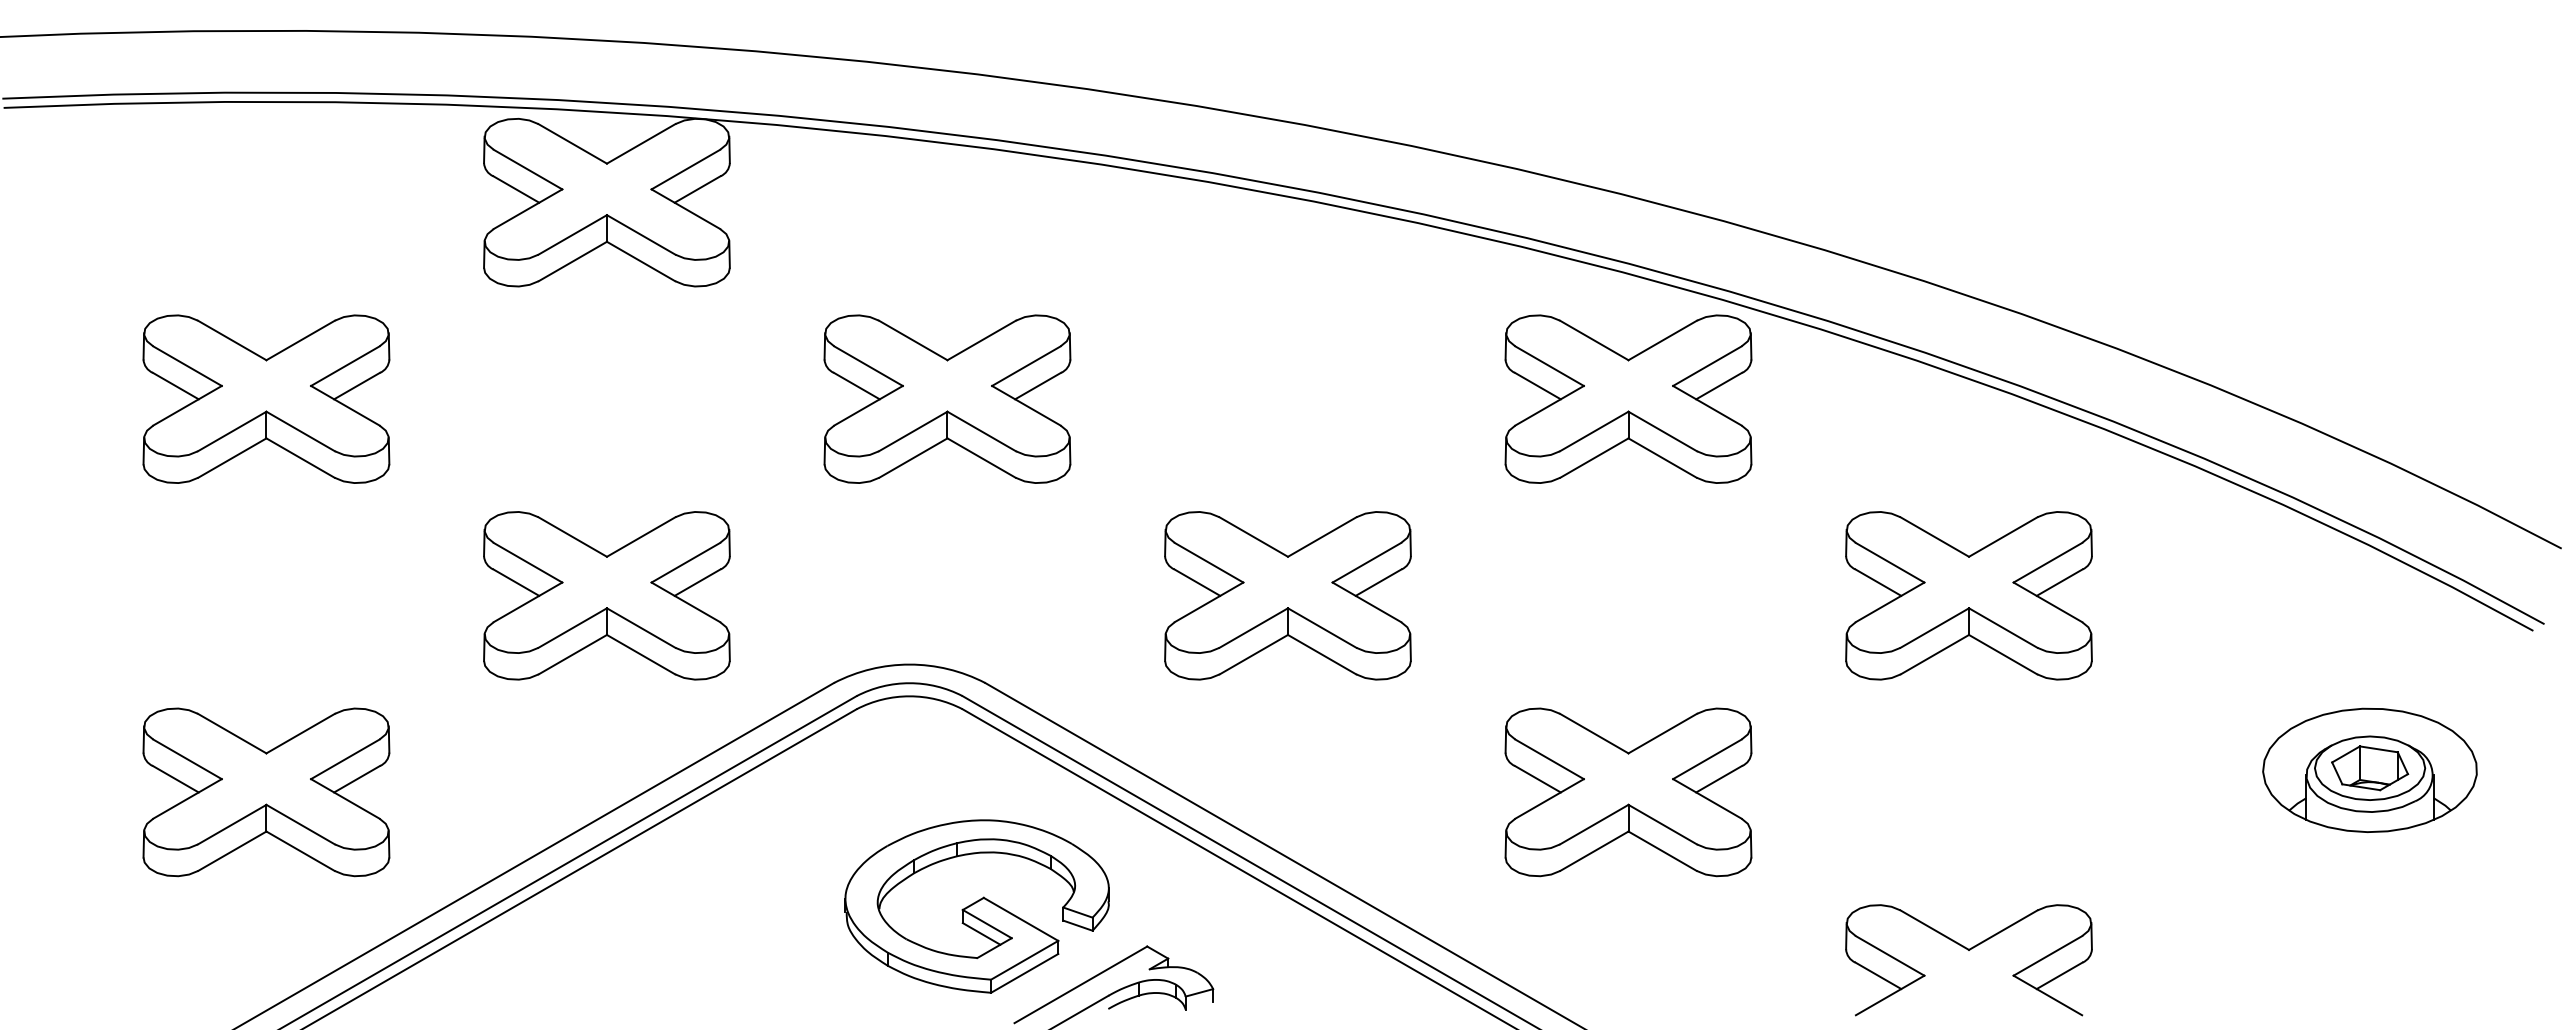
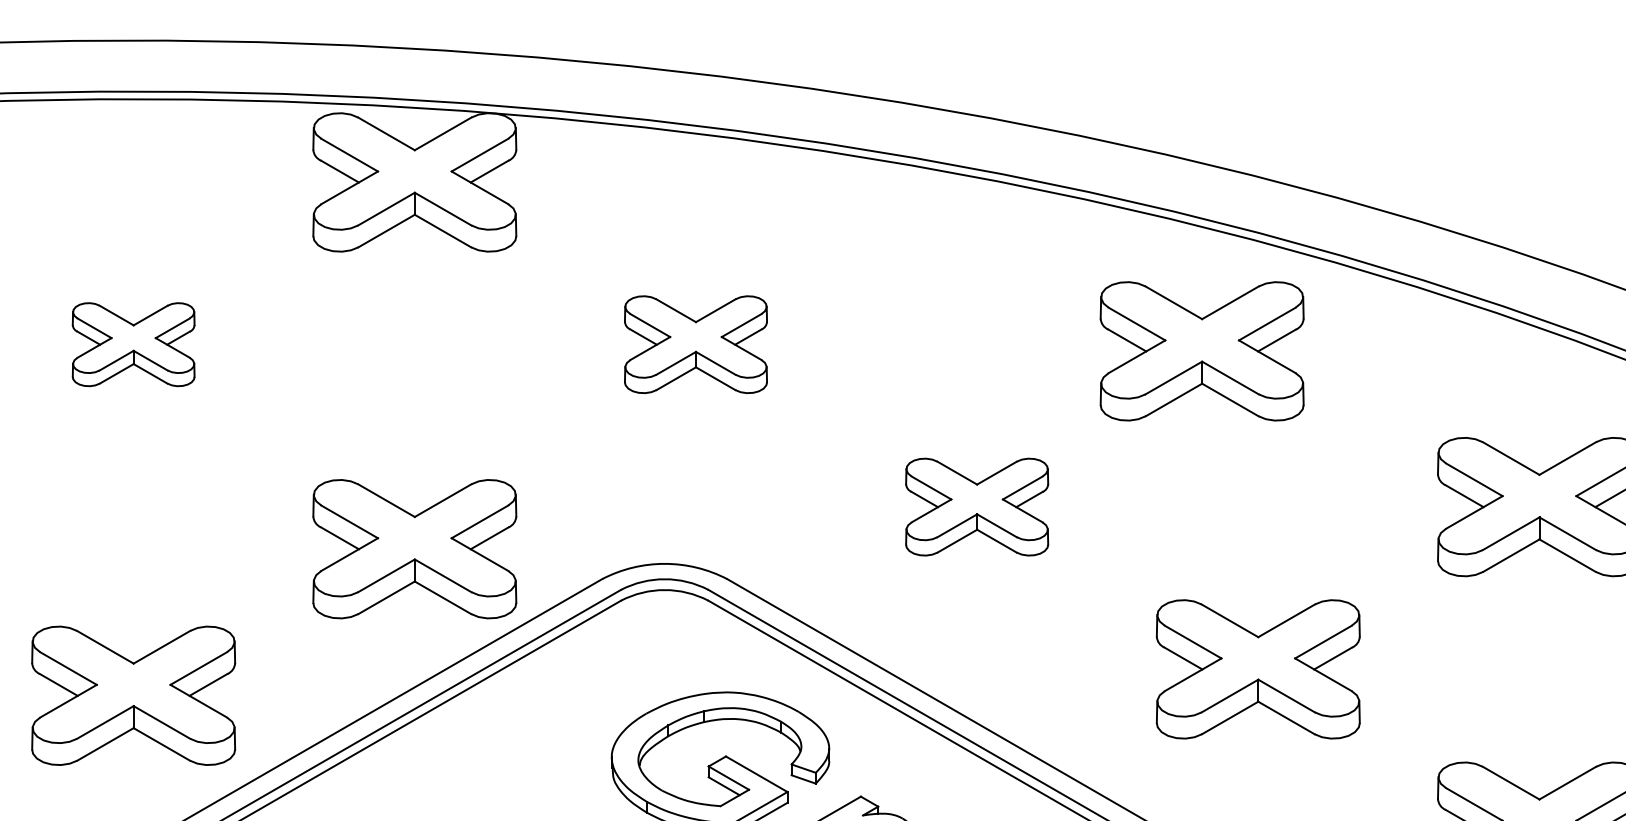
part: (266, 398) -> (133, 344), size x0.6
part: (947, 398) -> (696, 344), size x0.7
part: (1628, 398) -> (1202, 350), moved
part: (606, 595) -> (414, 548), moved
part: (1287, 595) -> (976, 506), size x0.7
part: (266, 792) -> (133, 695), moved

